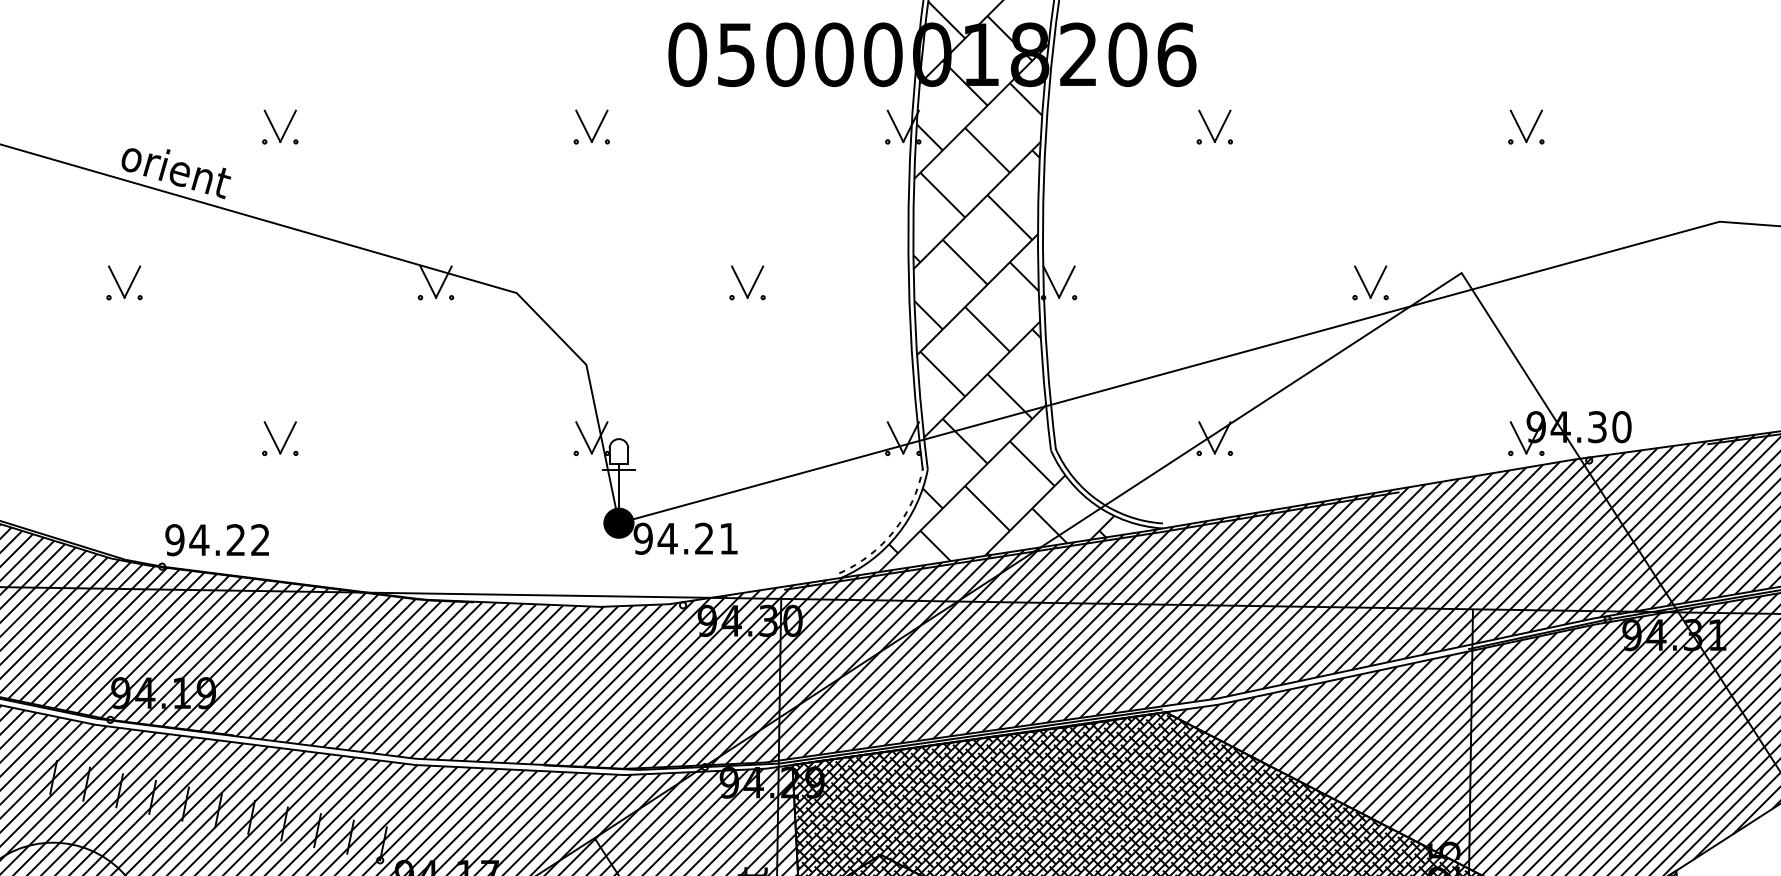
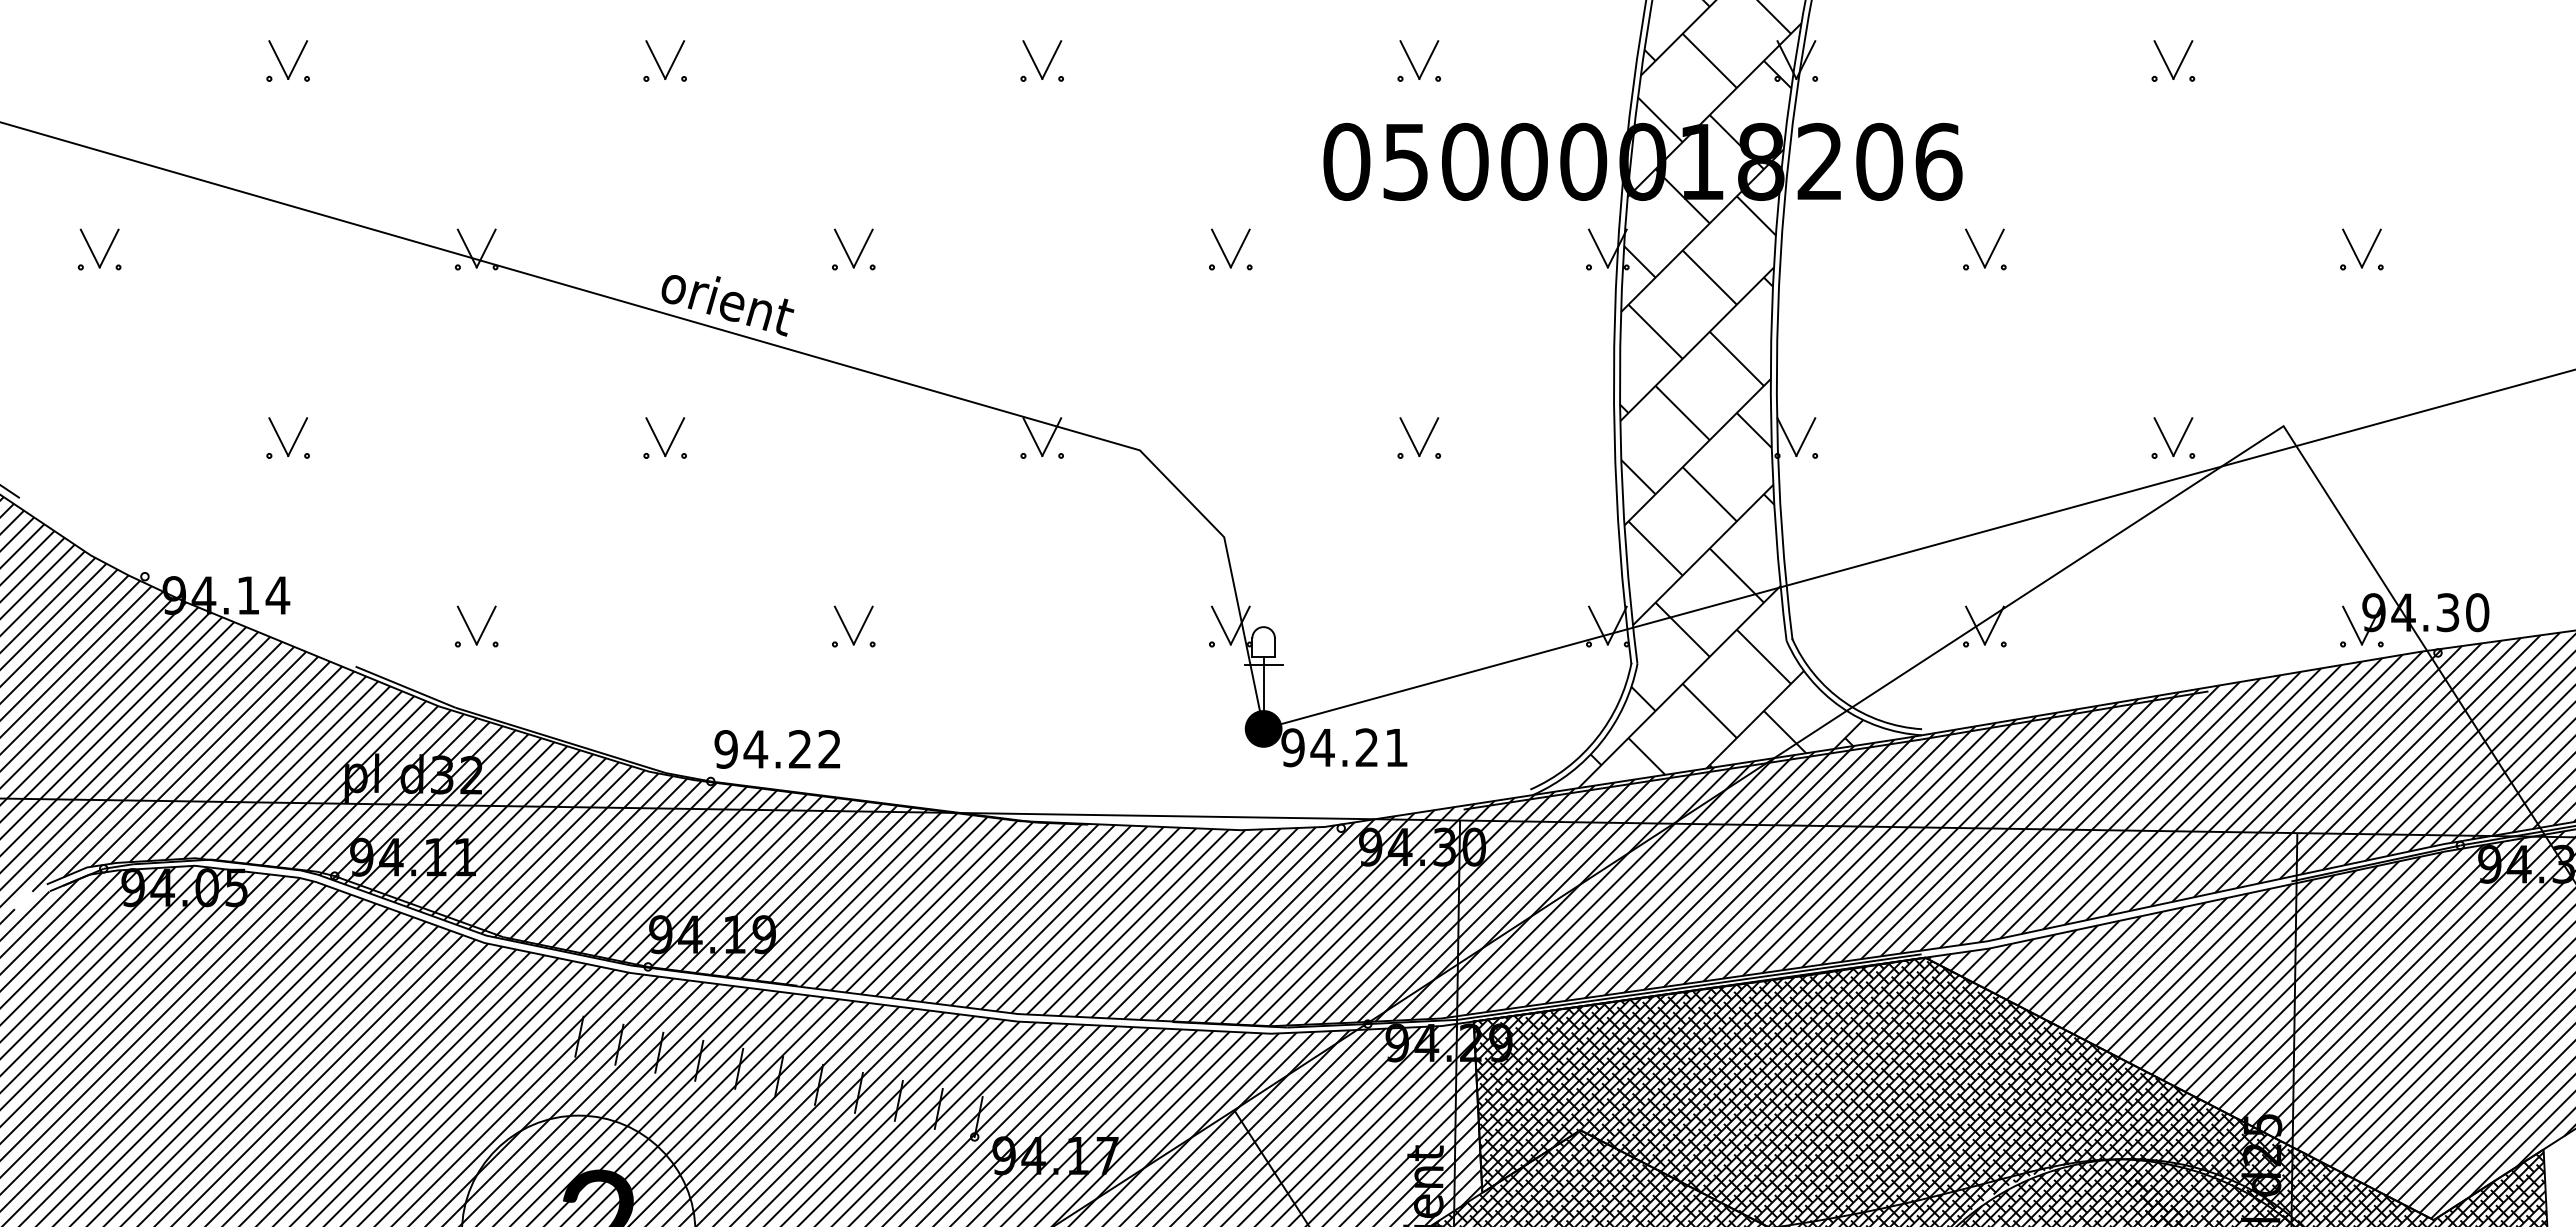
arc: (893, 531) -> (1596, 738), dashed -> solid

